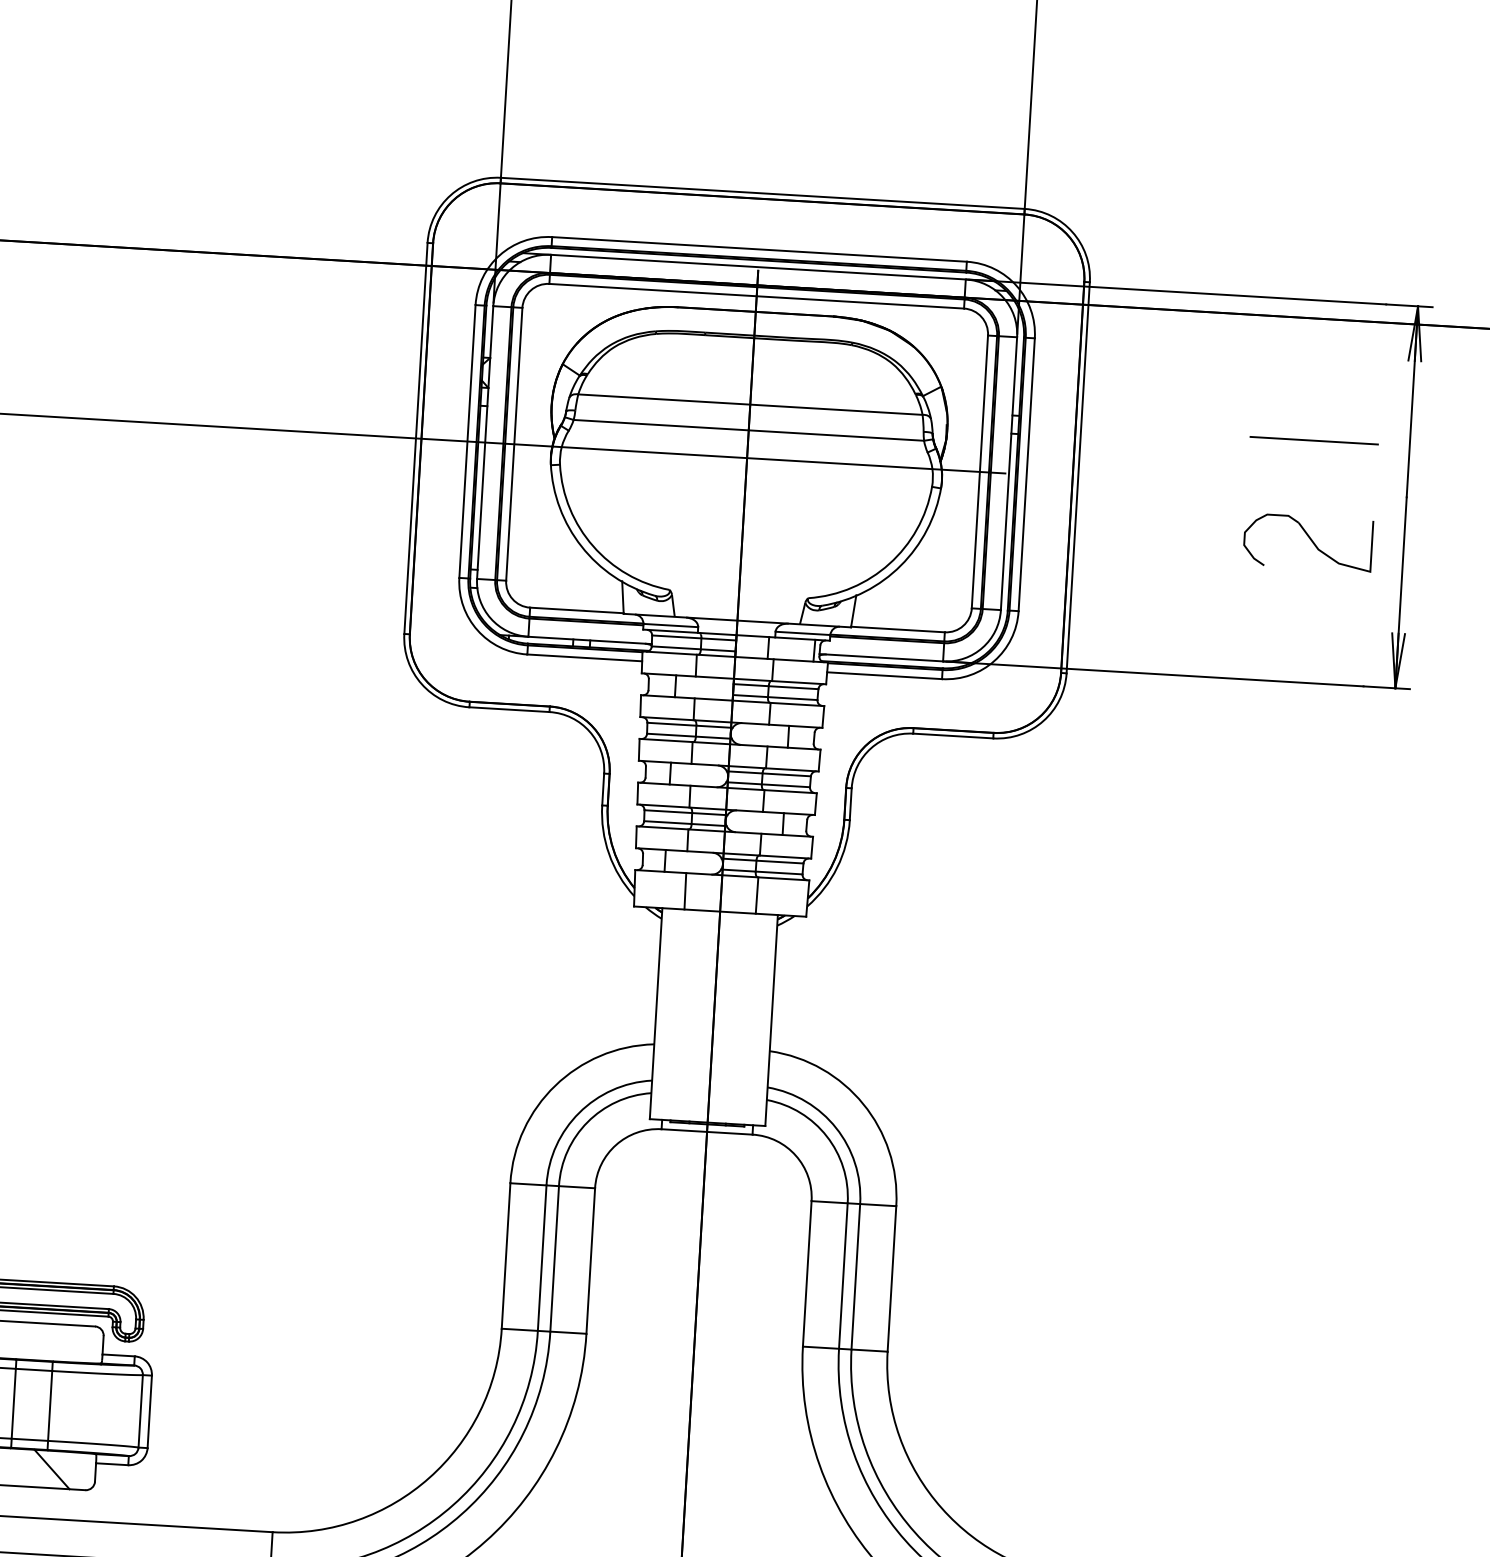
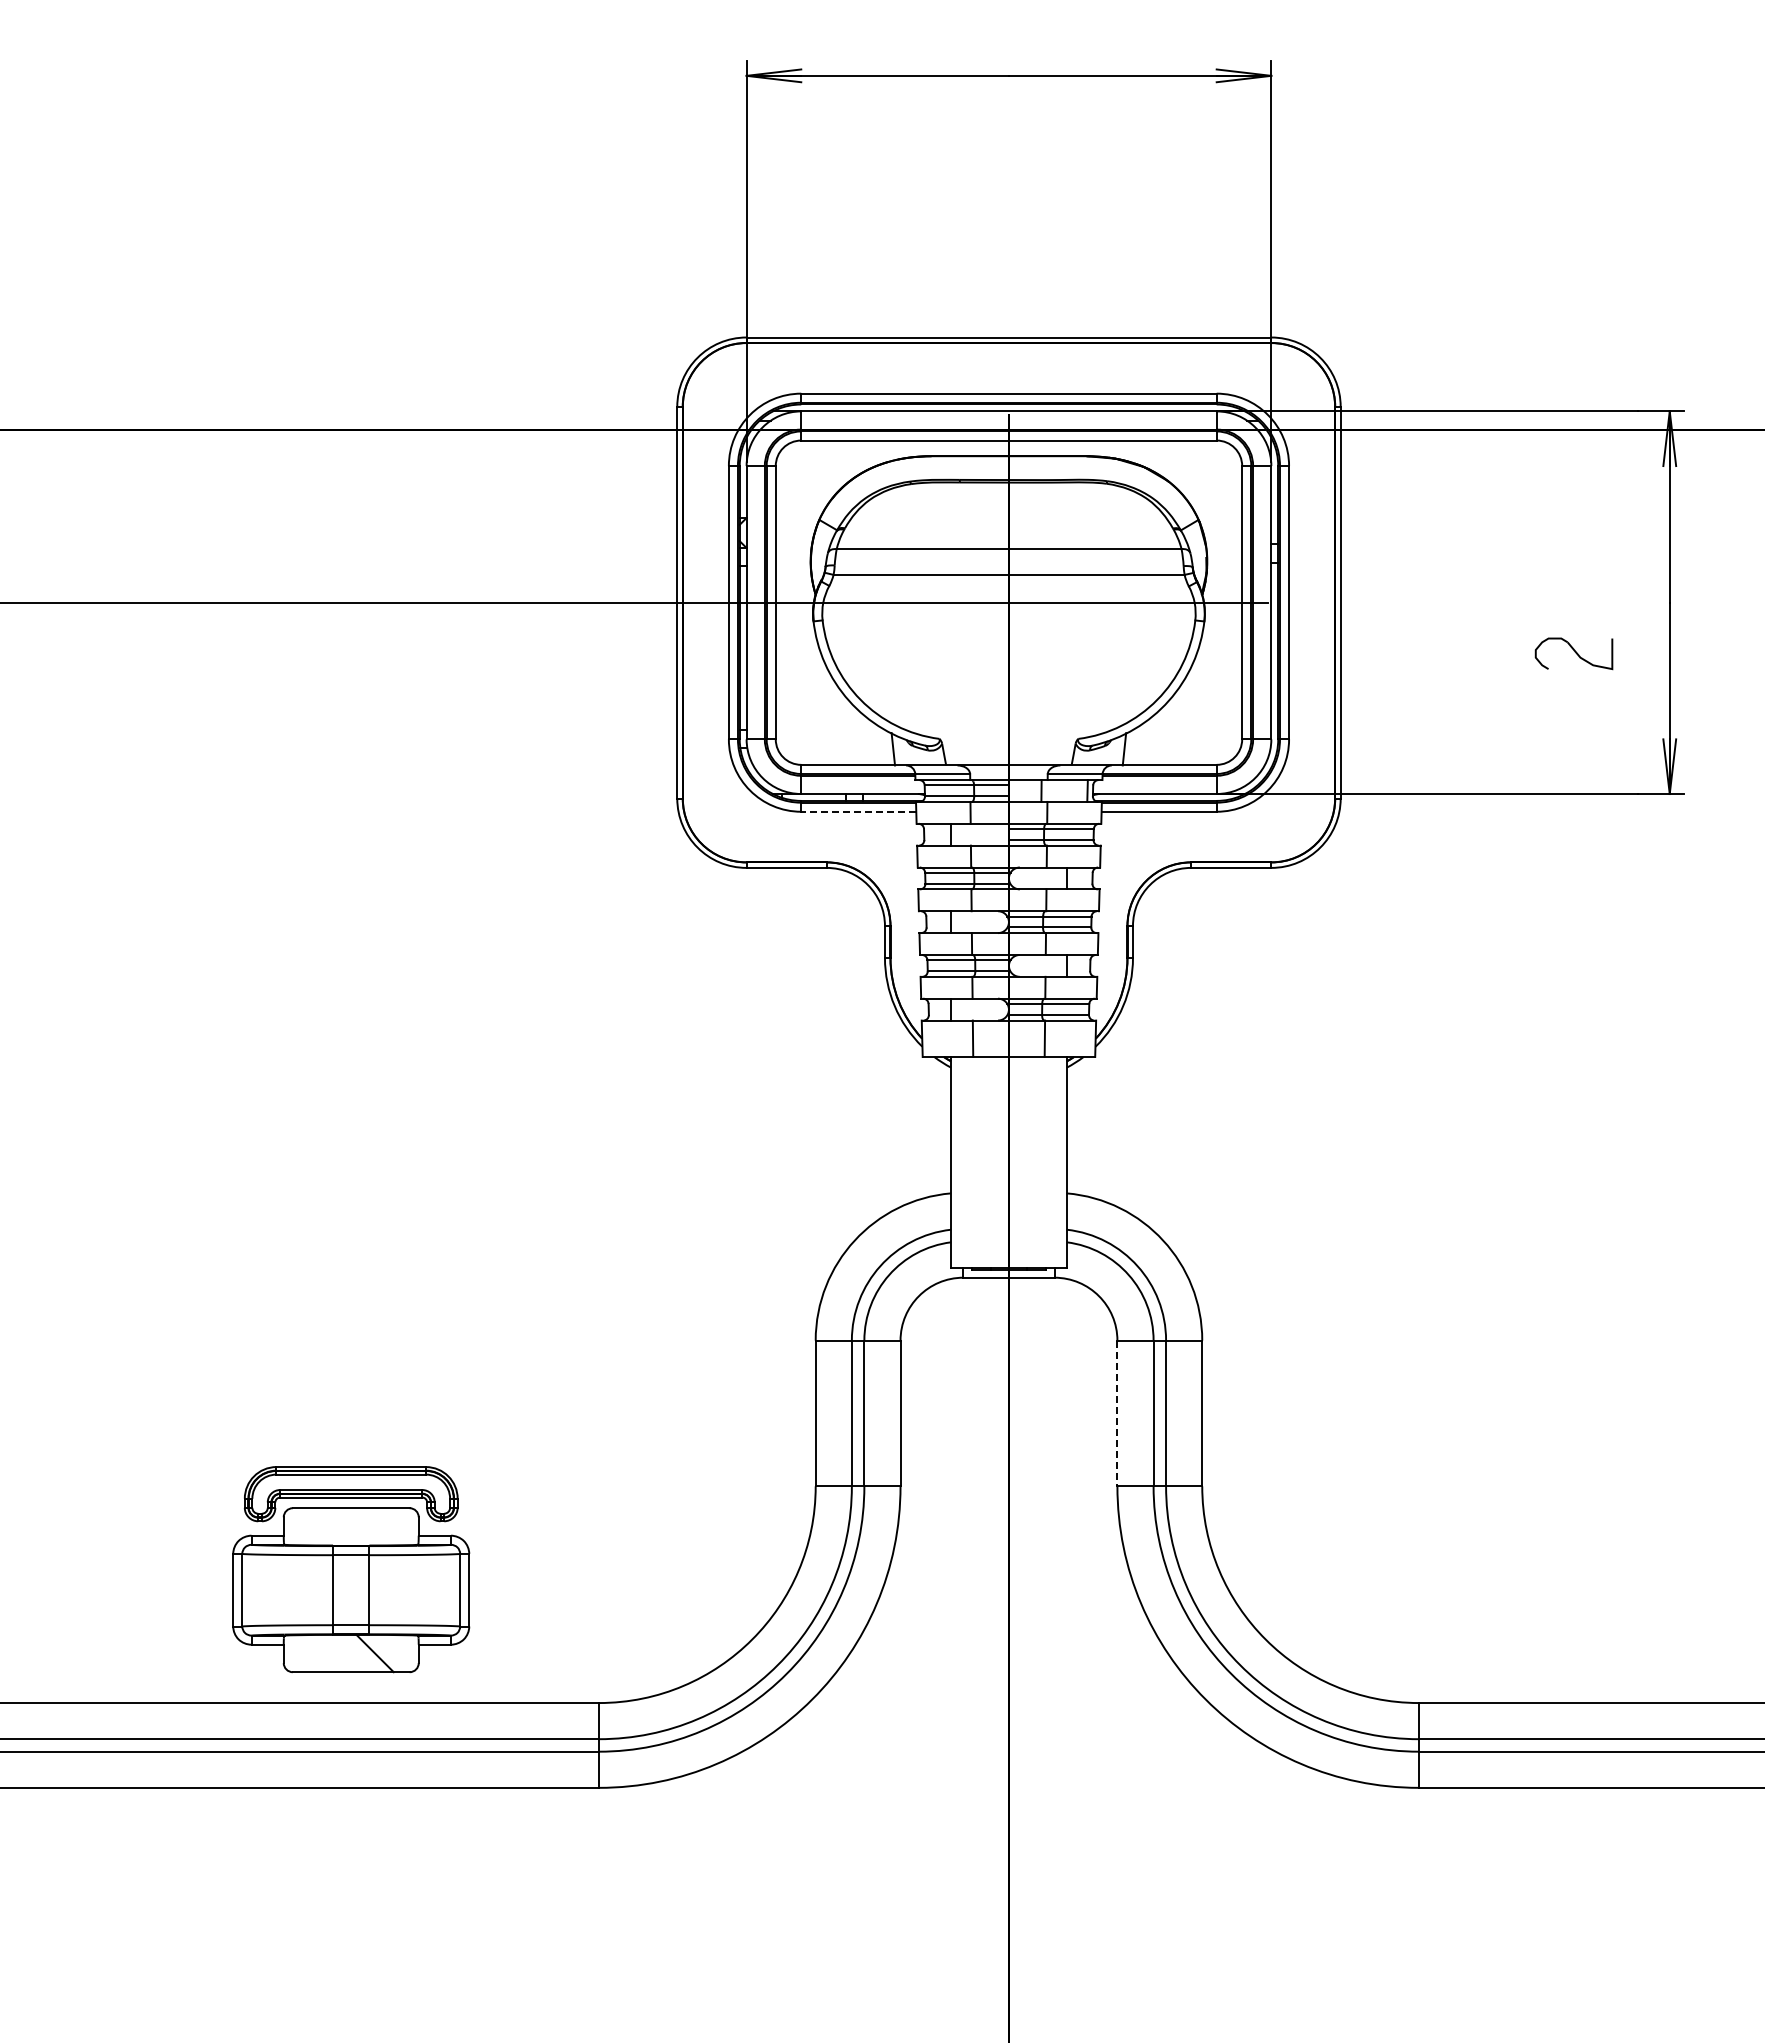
line: (1313, 440) -> (1573, 551), removed
part: (1307, 542) -> (1573, 653), size x0.6
line: (584, 657) -> (858, 811), solid -> dashed
line: (807, 1273) -> (1117, 1413), solid -> dashed

